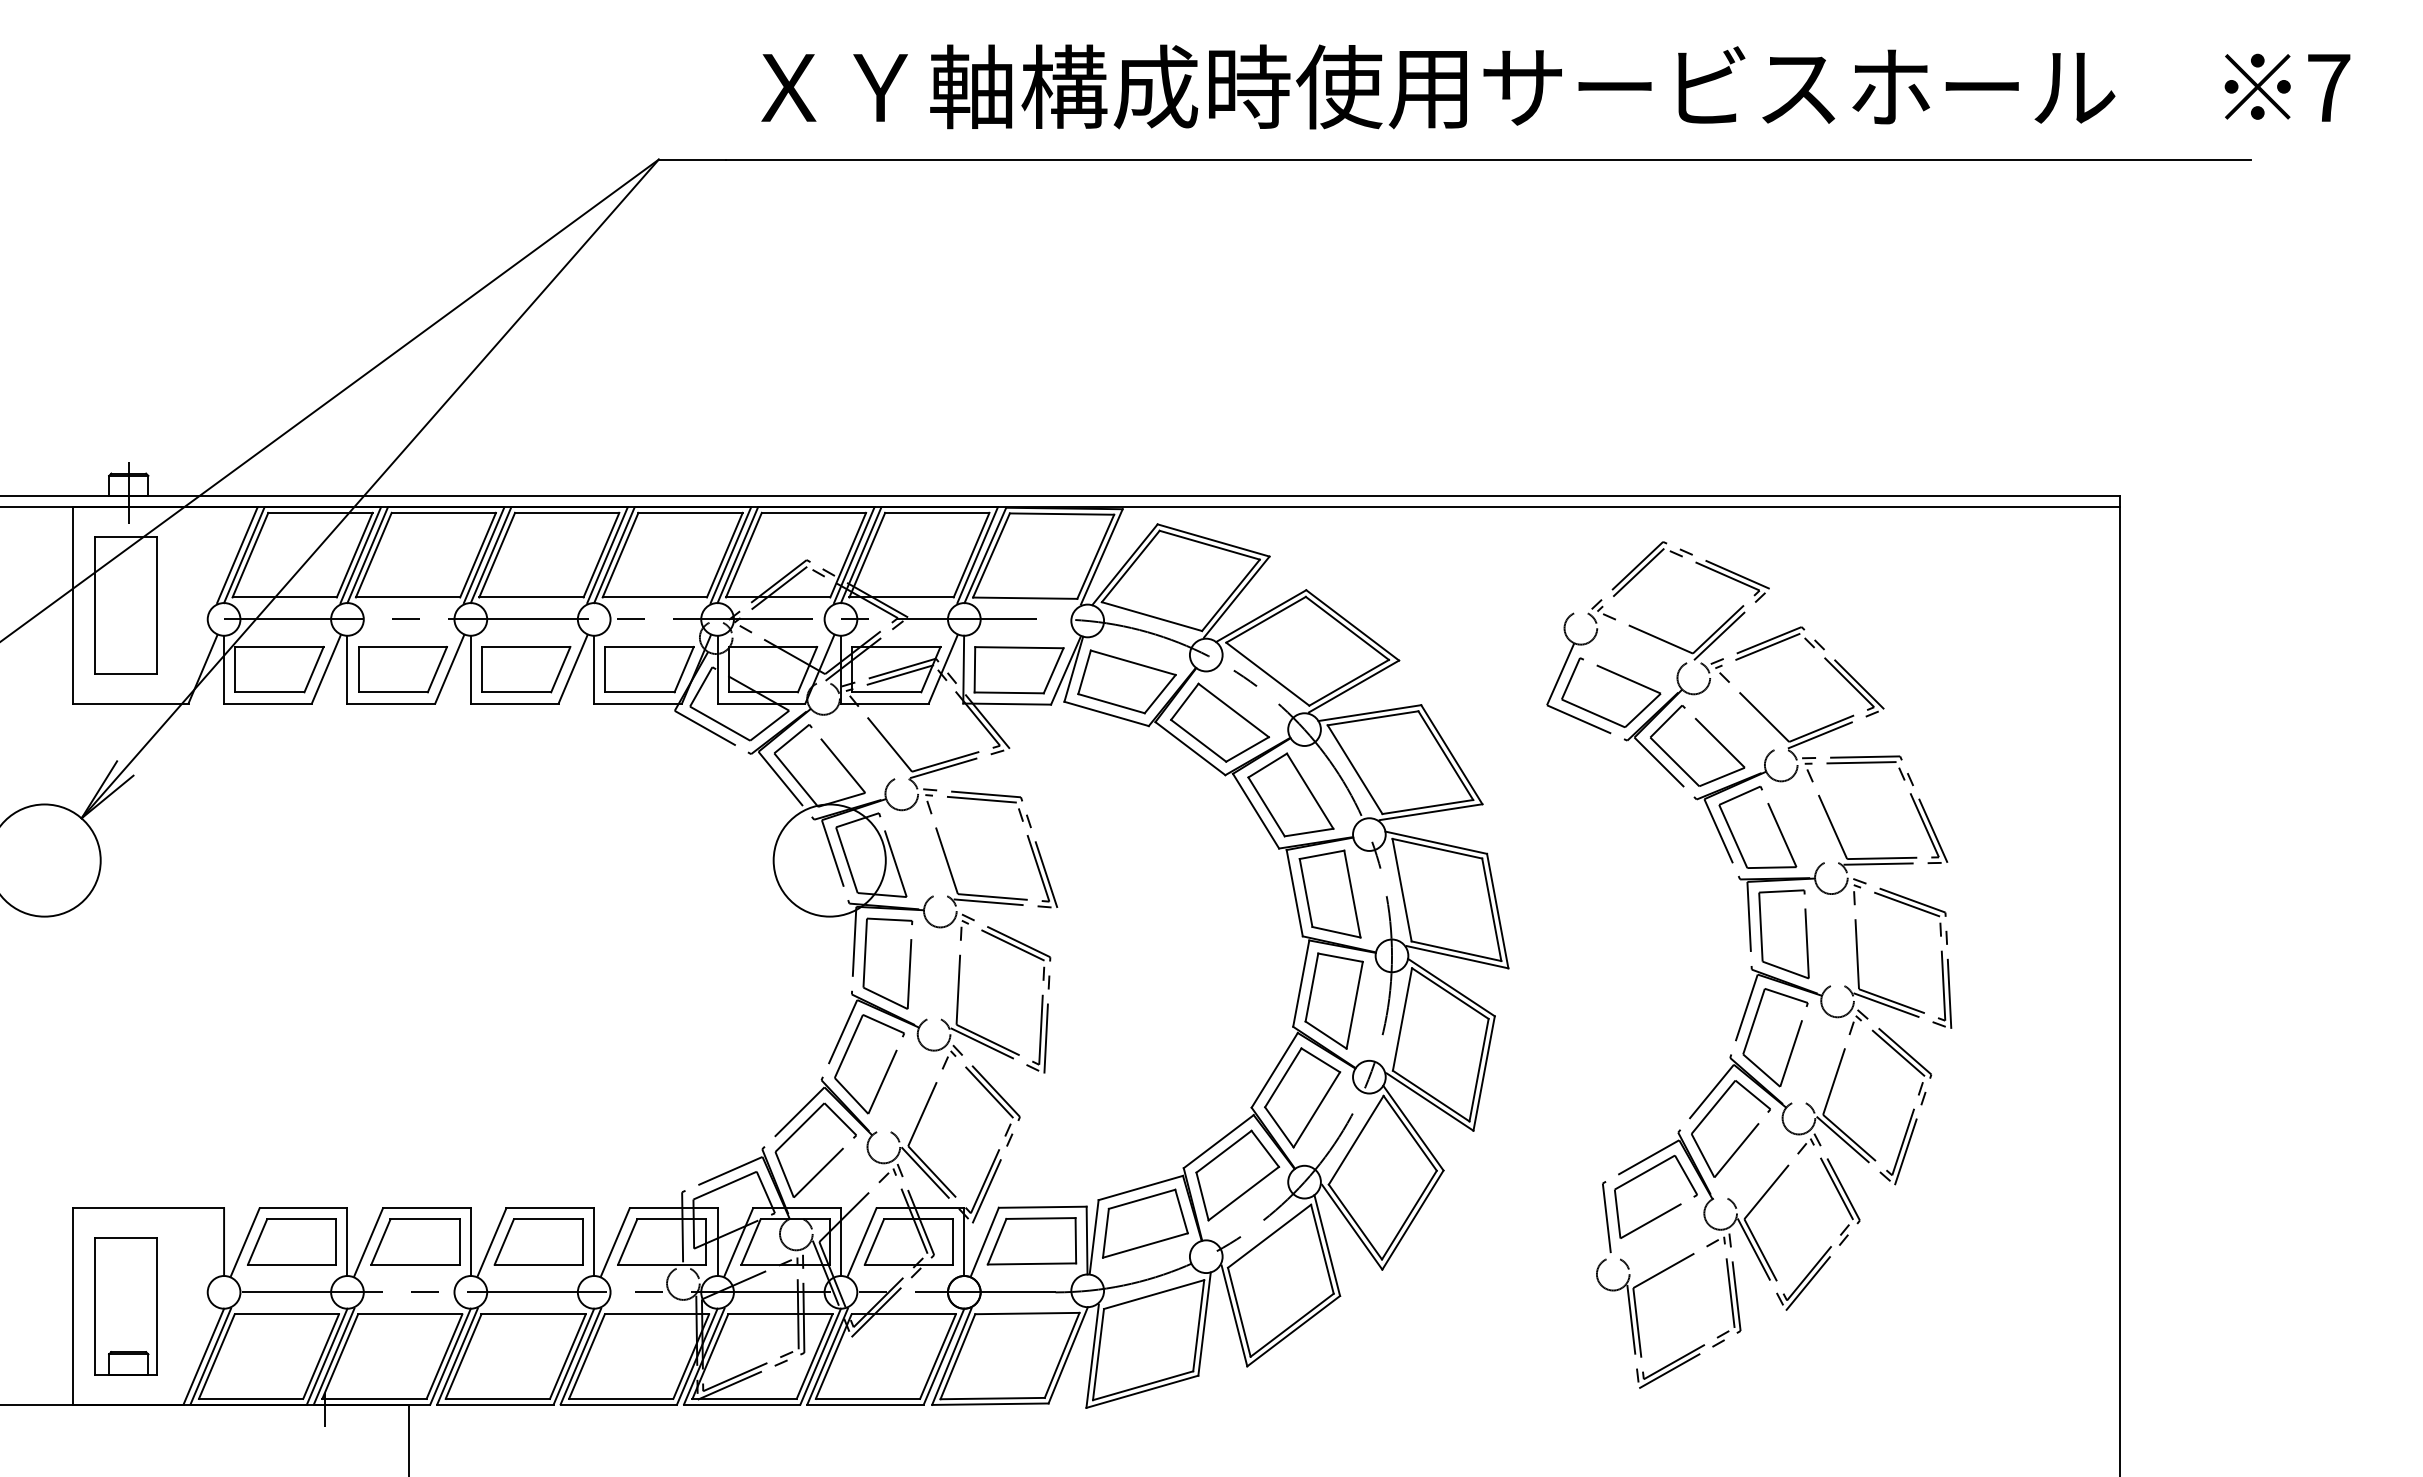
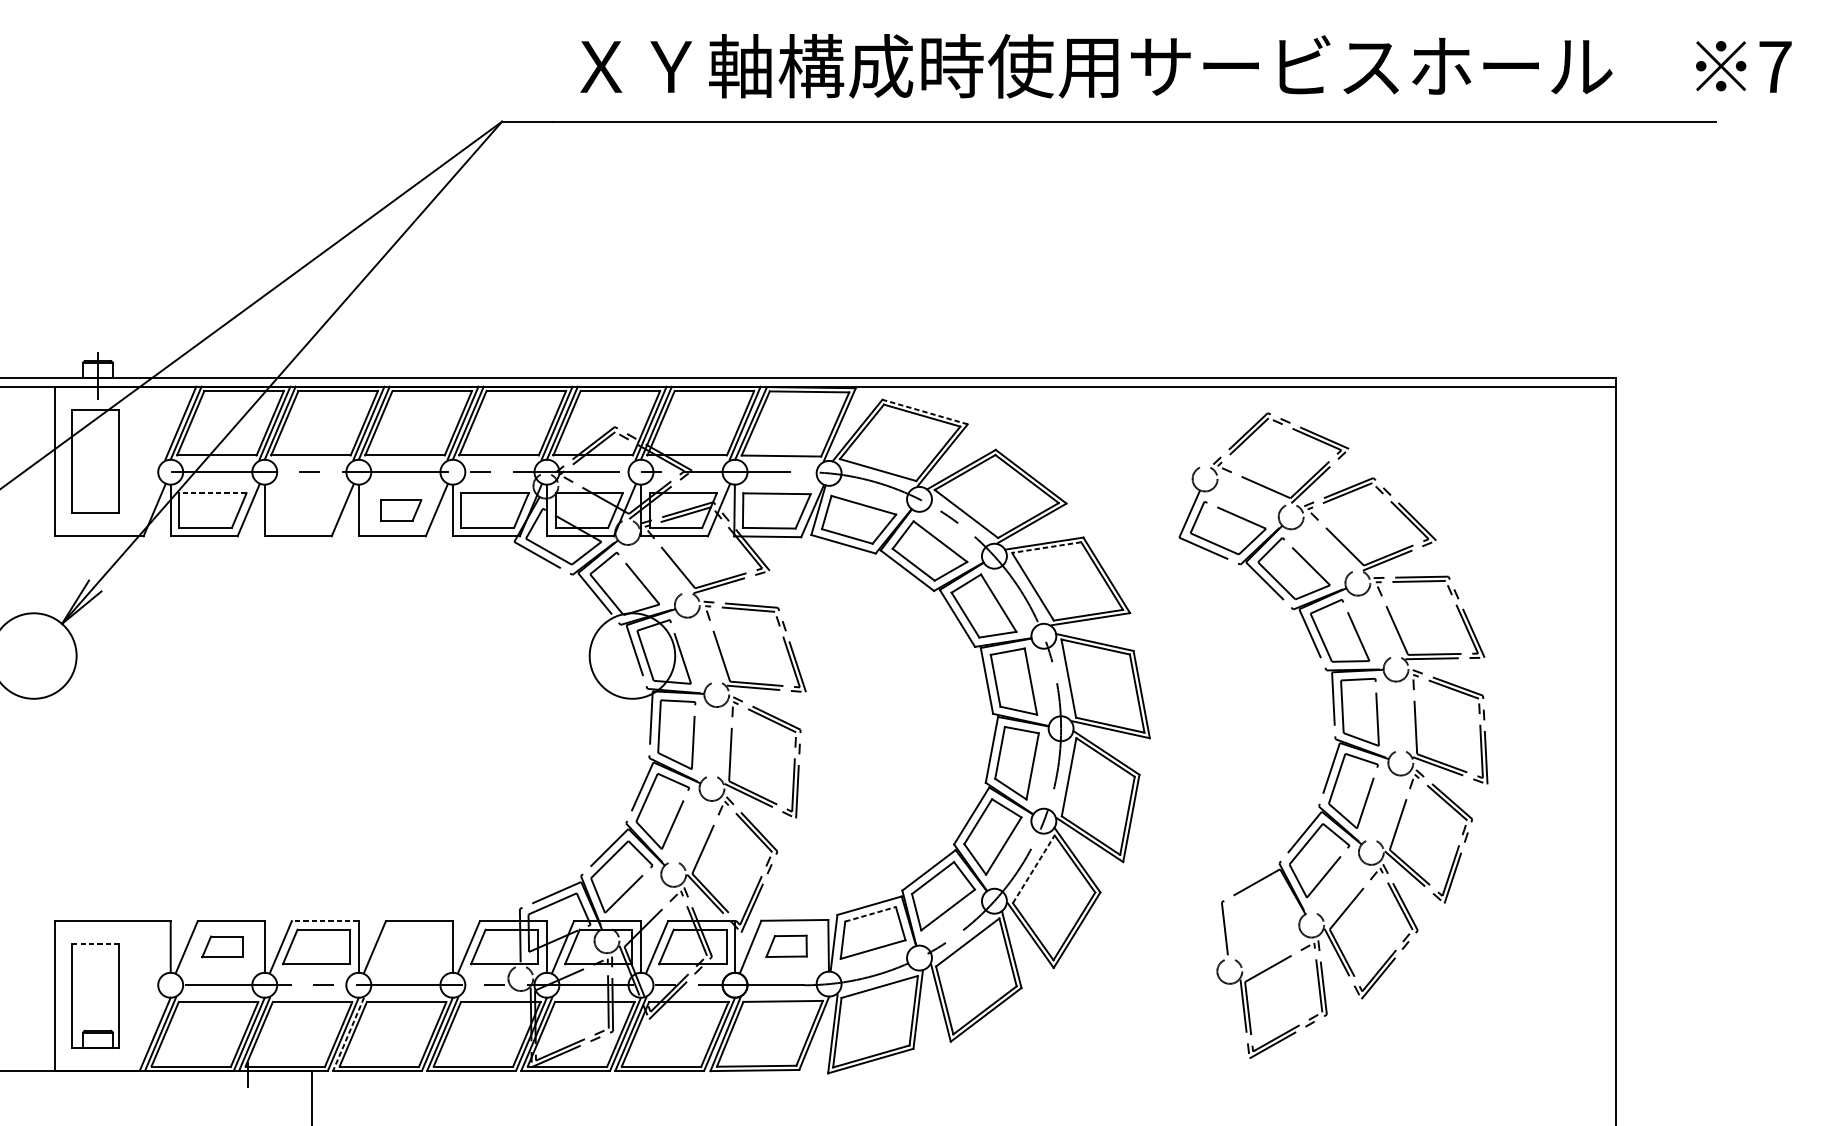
line: (1213, 540) -> (925, 412), solid -> dashed
line: (278, 646) -> (212, 492), solid -> dashed
part: (402, 669) -> (306, 510), removed
part: (526, 669) -> (401, 510), size x0.6
line: (1373, 718) -> (1047, 547), solid -> dashed
line: (1356, 1139) -> (1034, 868), solid -> dashed
line: (1142, 1199) -> (870, 914), solid -> dashed
line: (426, 1208) -> (325, 921), solid -> dashed
part: (1665, 1211) -> (1269, 923), removed
line: (125, 1238) -> (95, 944), solid -> dashed
part: (291, 1241) -> (222, 946), size x0.6
part: (538, 1241) -> (410, 946), removed
part: (1031, 1241) -> (786, 946), size x0.6
line: (457, 1357) -> (348, 1034), solid -> dashed

